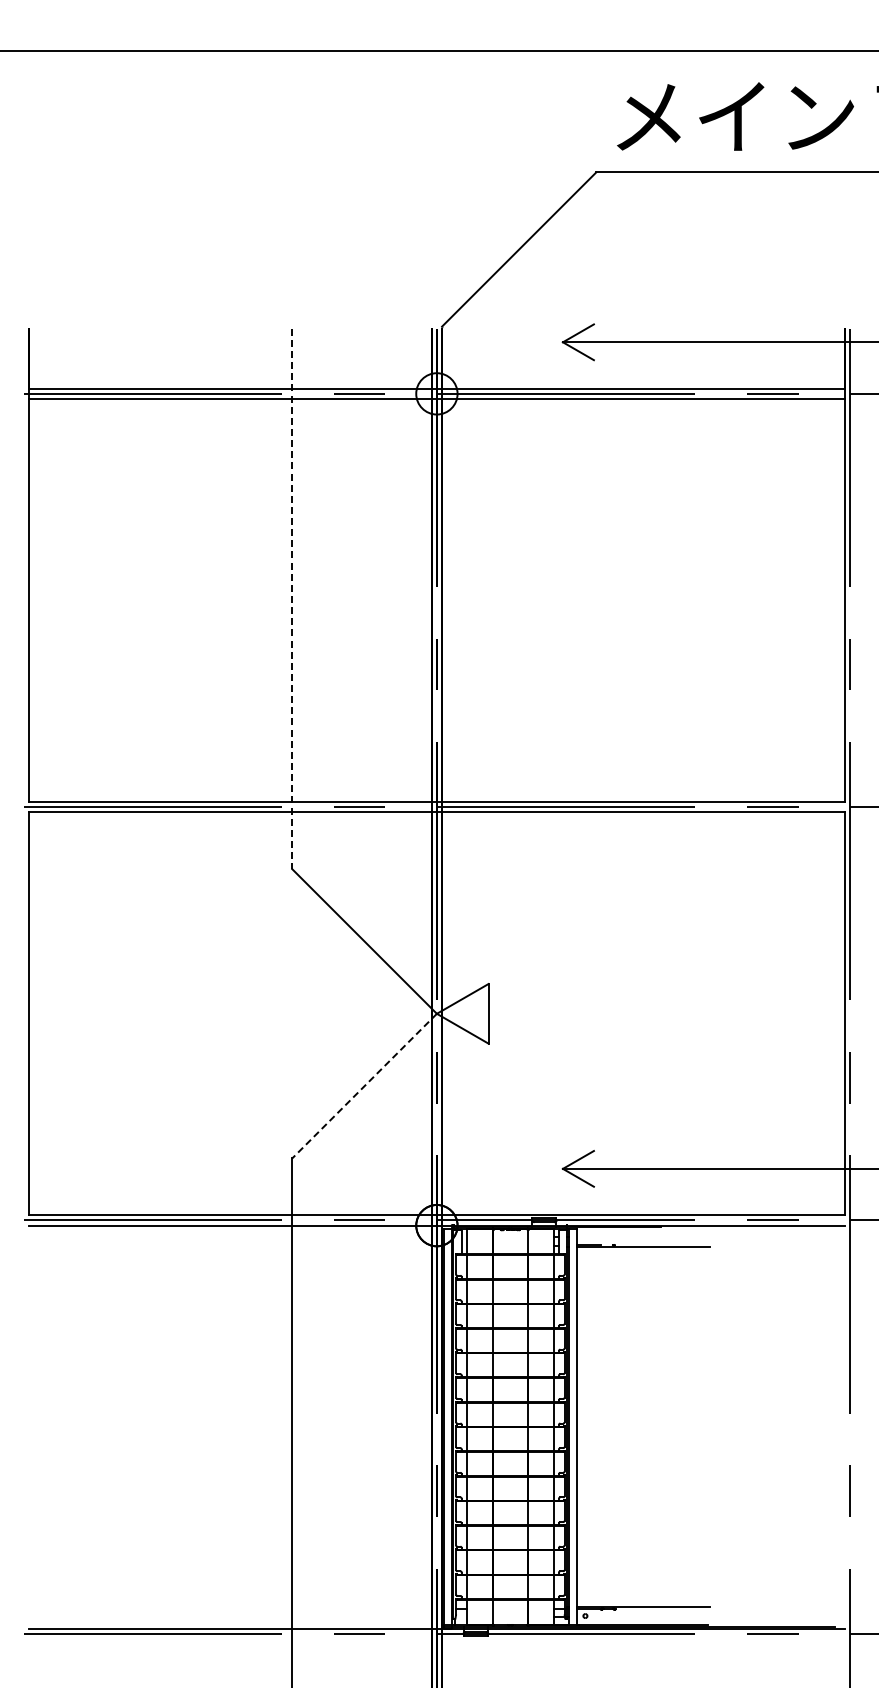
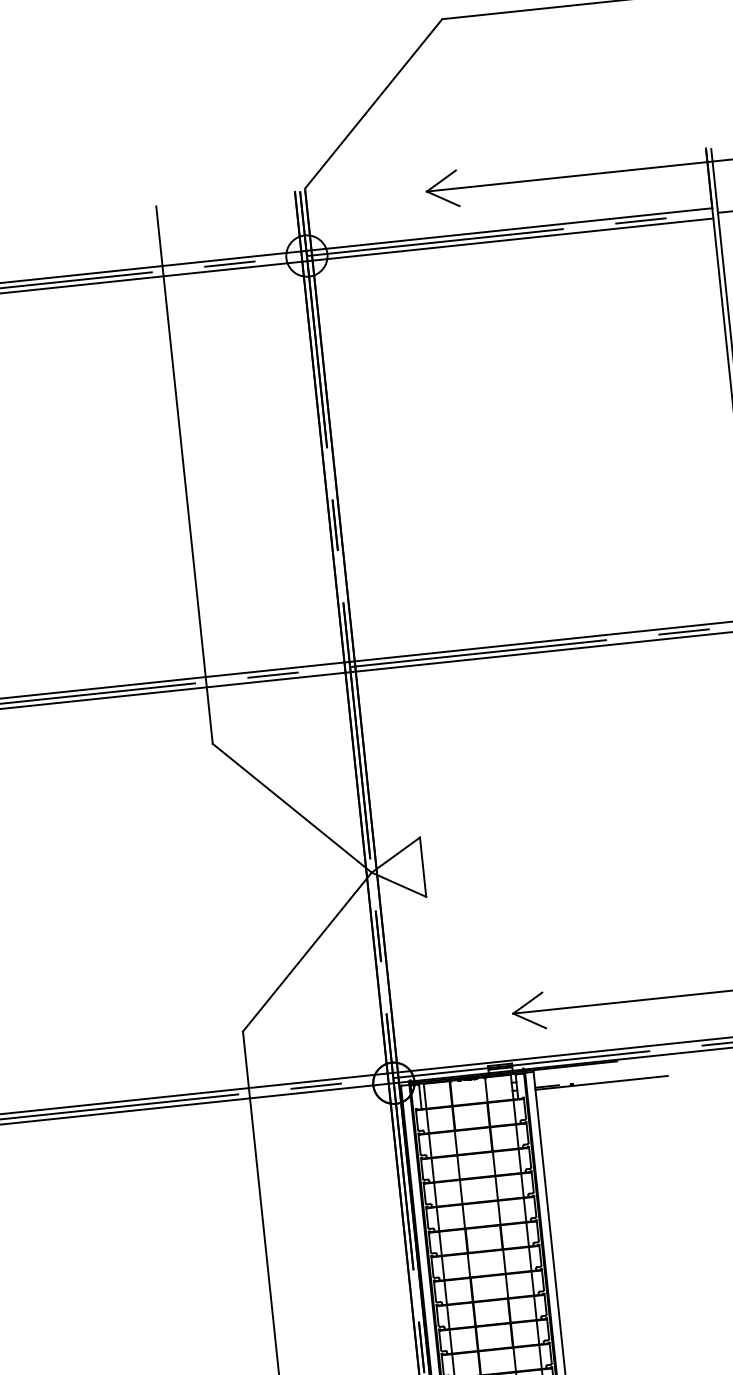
line: (292, 599) -> (184, 475), dashed -> solid
line: (364, 1086) -> (307, 952), dashed -> solid

